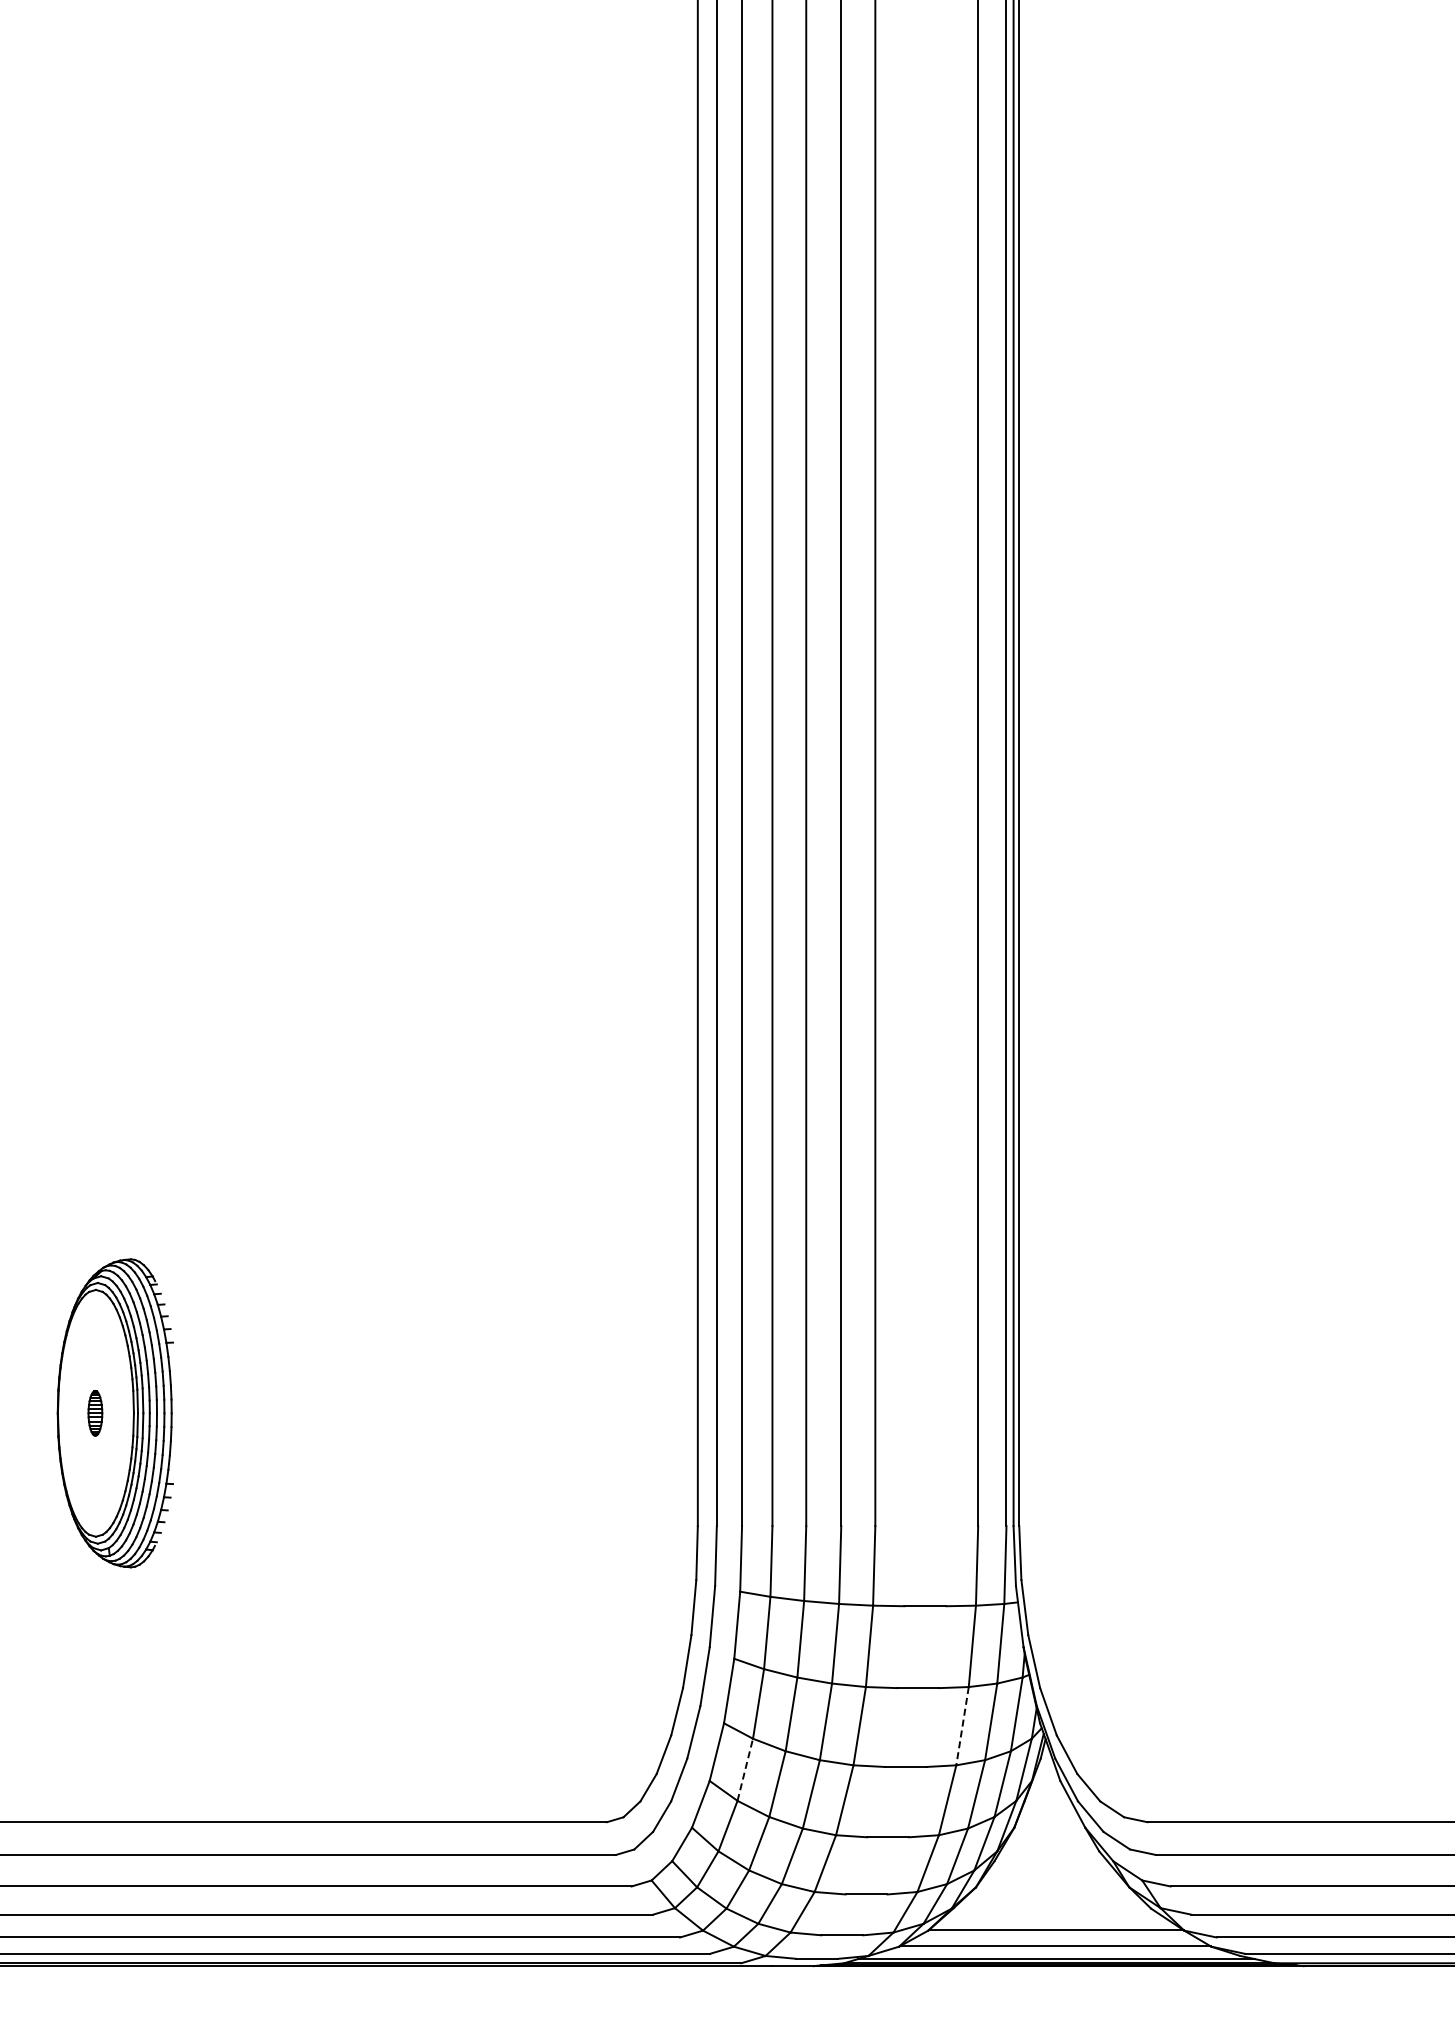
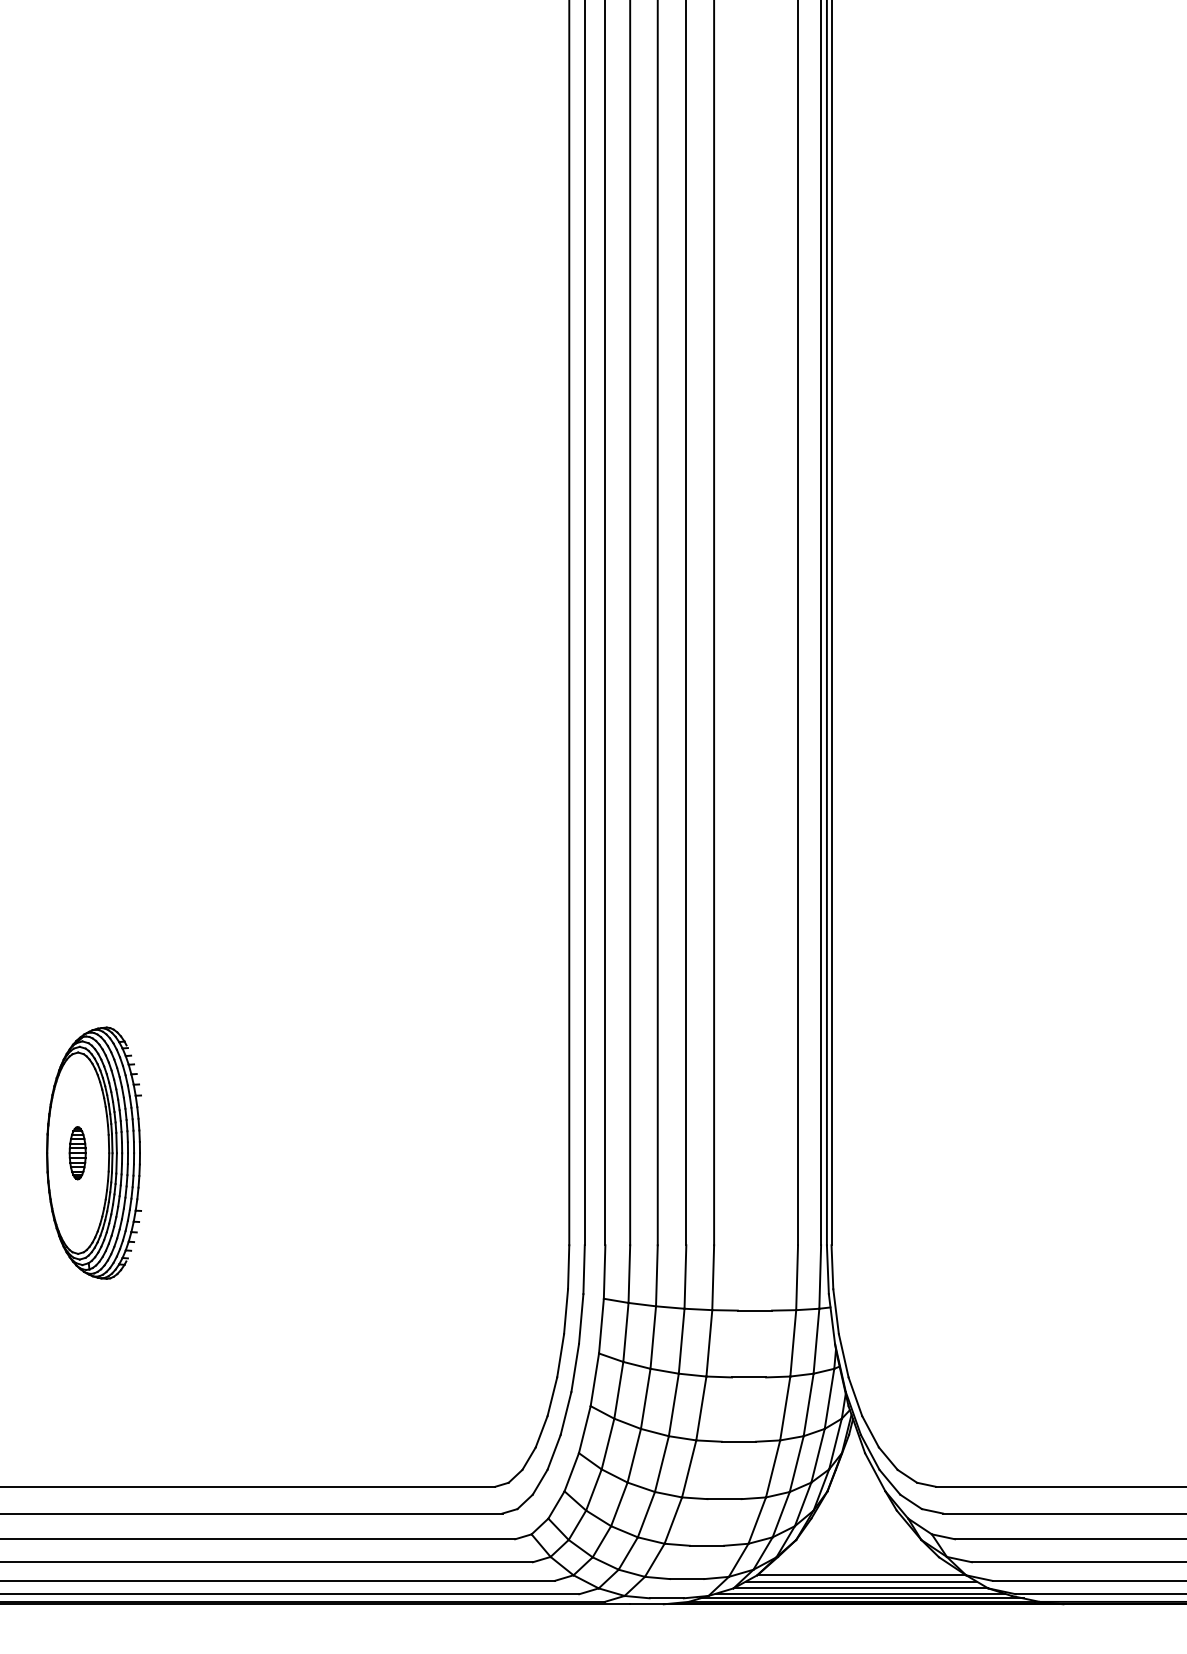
part: (95, 1413) -> (77, 1153), size x1.43
line: (962, 1726) -> (785, 1408), dashed -> solid
line: (745, 1769) -> (608, 1443), dashed -> solid
line: (1055, 1938) -> (861, 1581), added
line: (1054, 1953) -> (860, 1593), added

